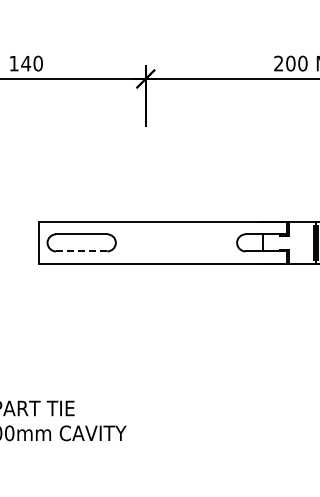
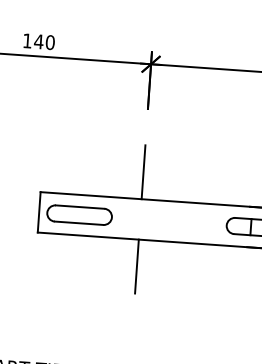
line: (145, 192) -> (143, 171), added
line: (81, 251) -> (78, 223), dashed -> solid
line: (145, 292) -> (136, 266), added

